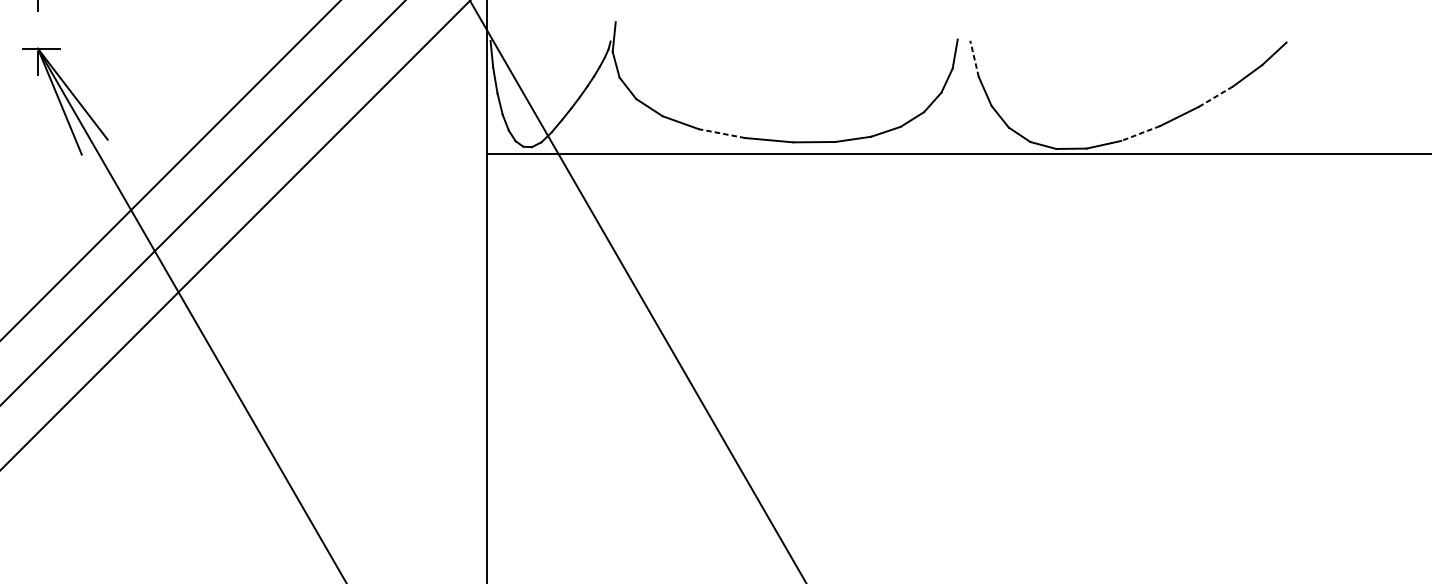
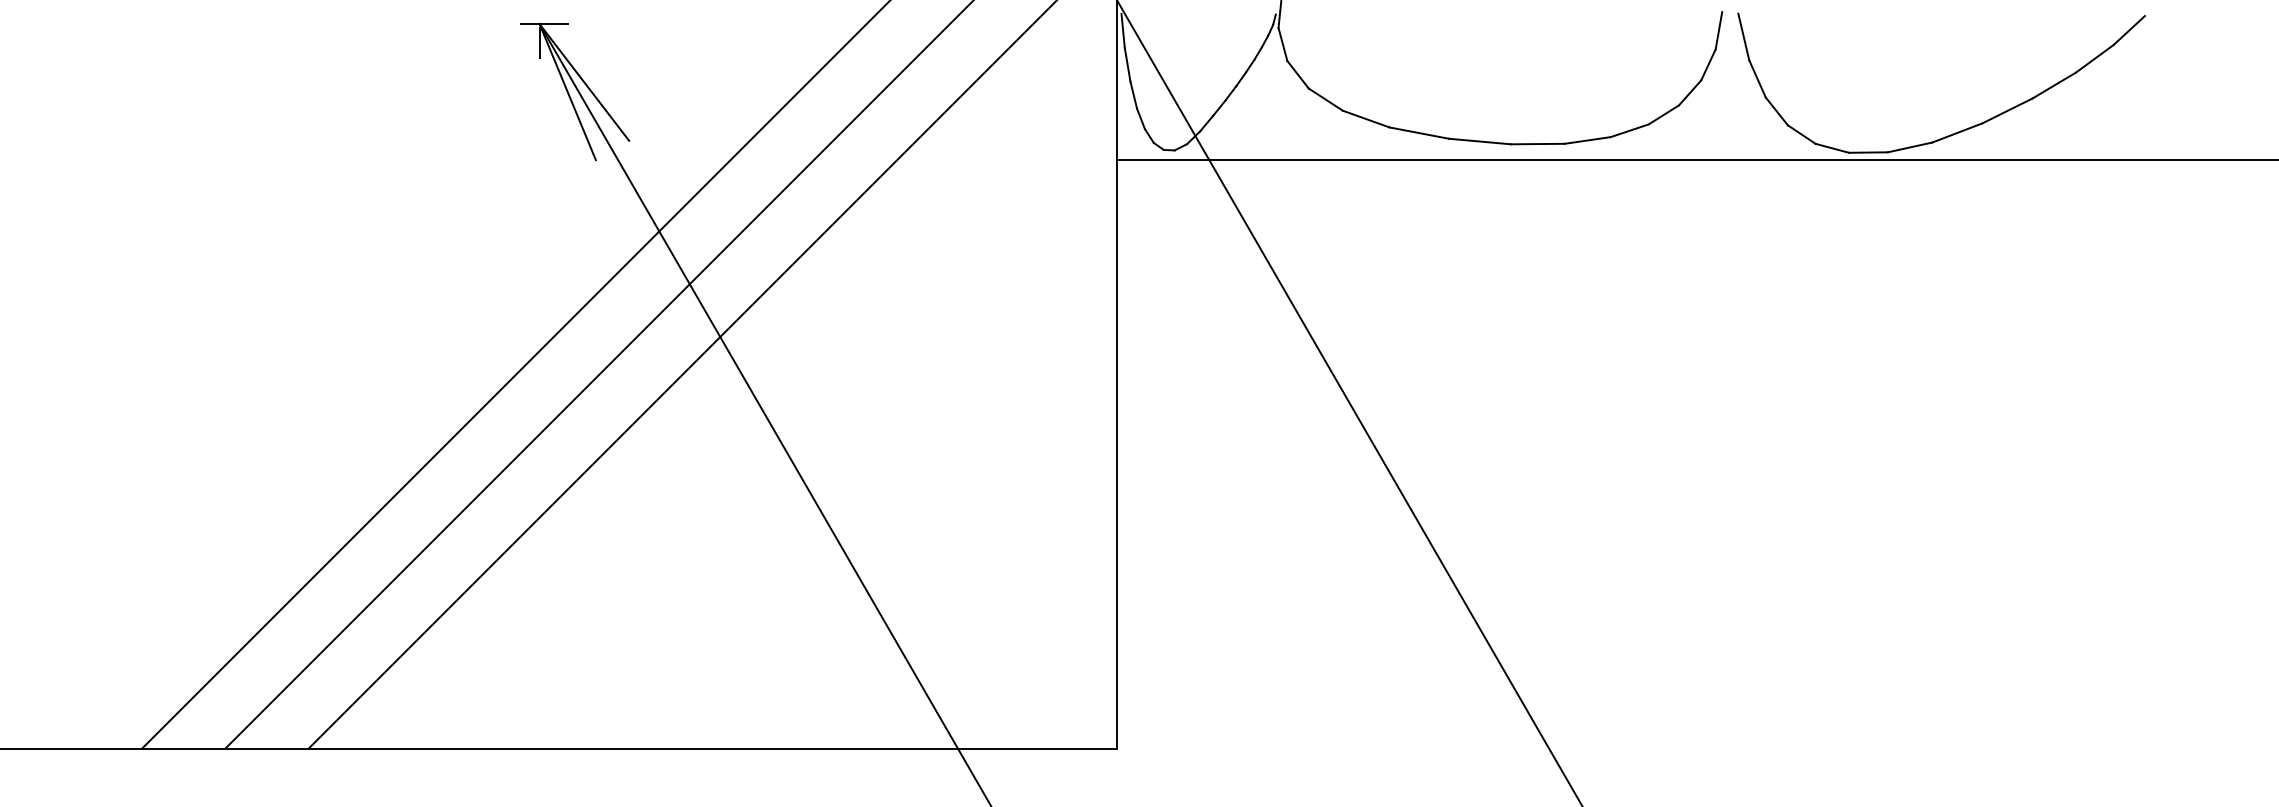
line: (974, 58) -> (1743, 36), dashed -> solid
line: (1215, 96) -> (2053, 85), dashed -> solid
line: (721, 133) -> (1418, 133), dashed -> solid
line: (1140, 133) -> (1957, 132), dashed -> solid

